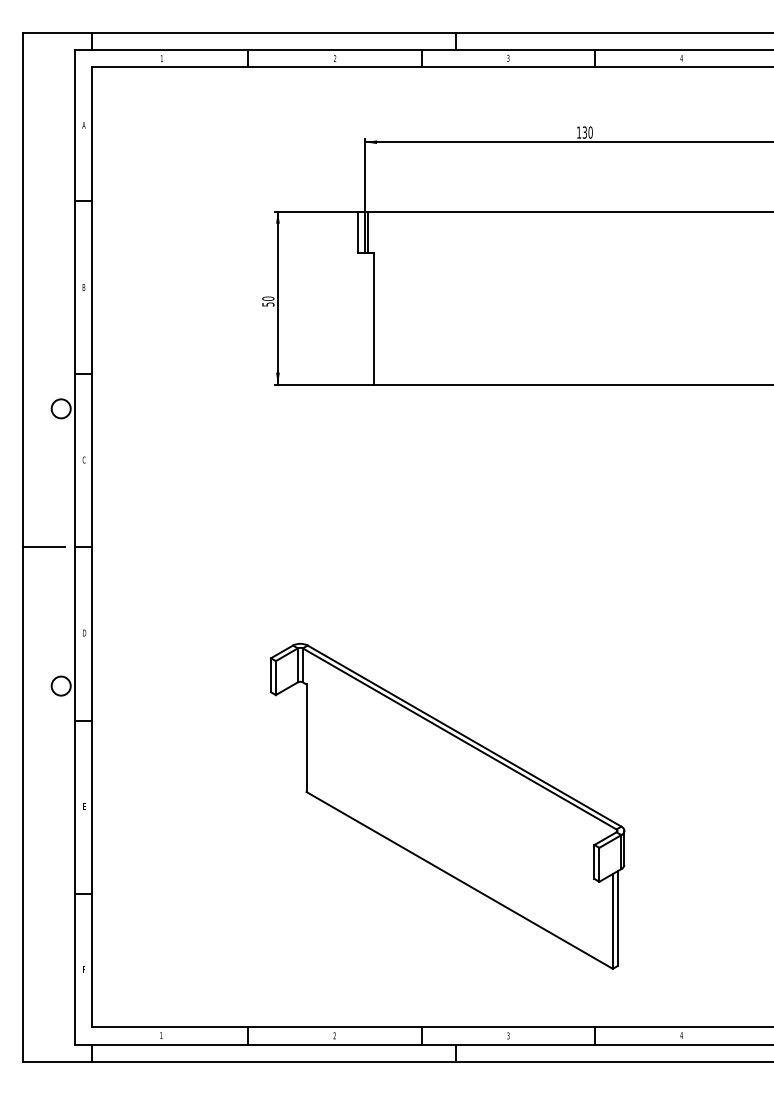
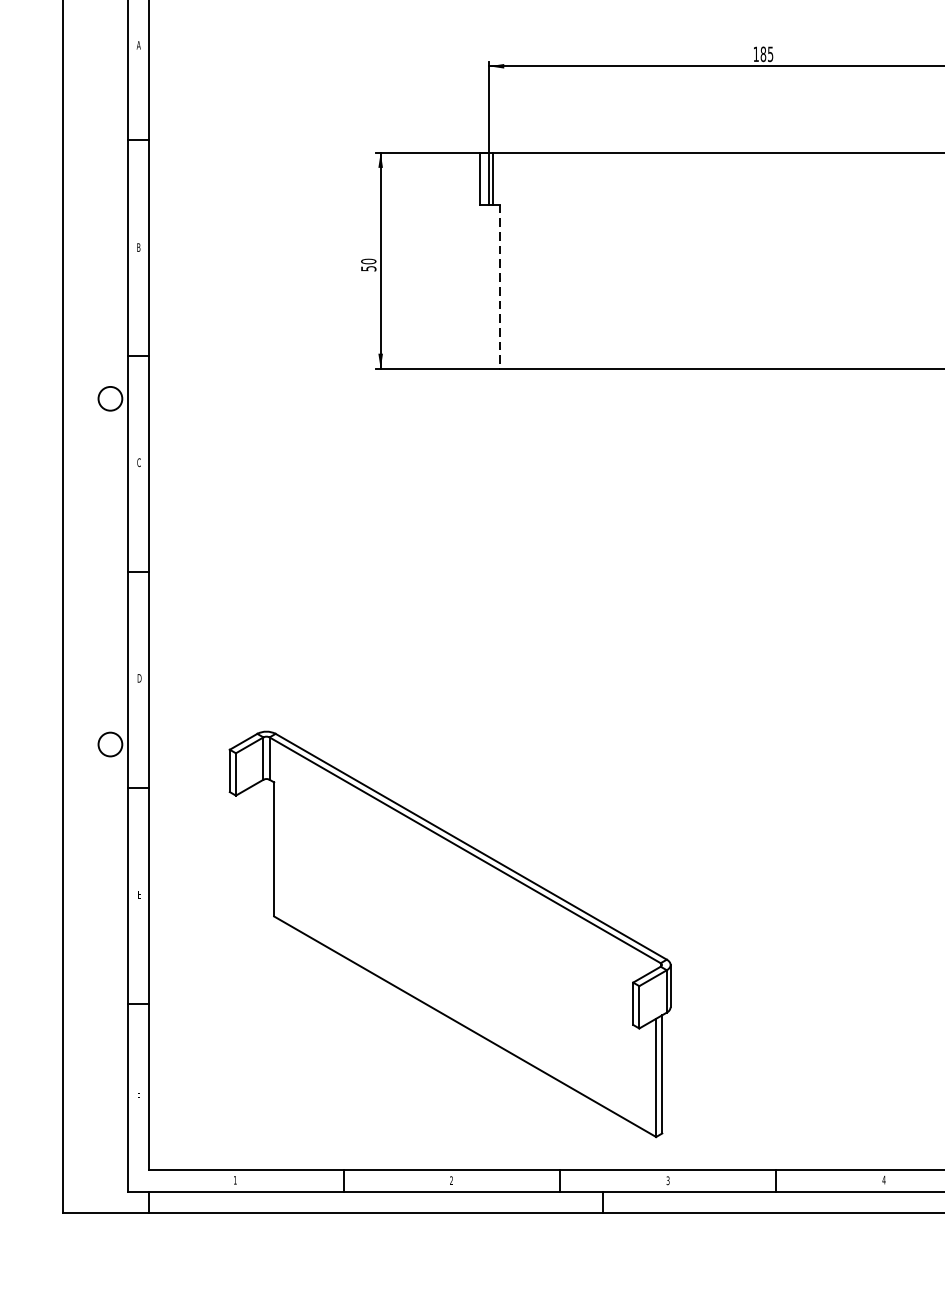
text: (587, 132) -> (766, 54), 130 -> 185
line: (373, 318) -> (499, 286), solid -> dashed
line: (43, 547) -> (88, 571), removed
part: (447, 805) -> (449, 933), moved

